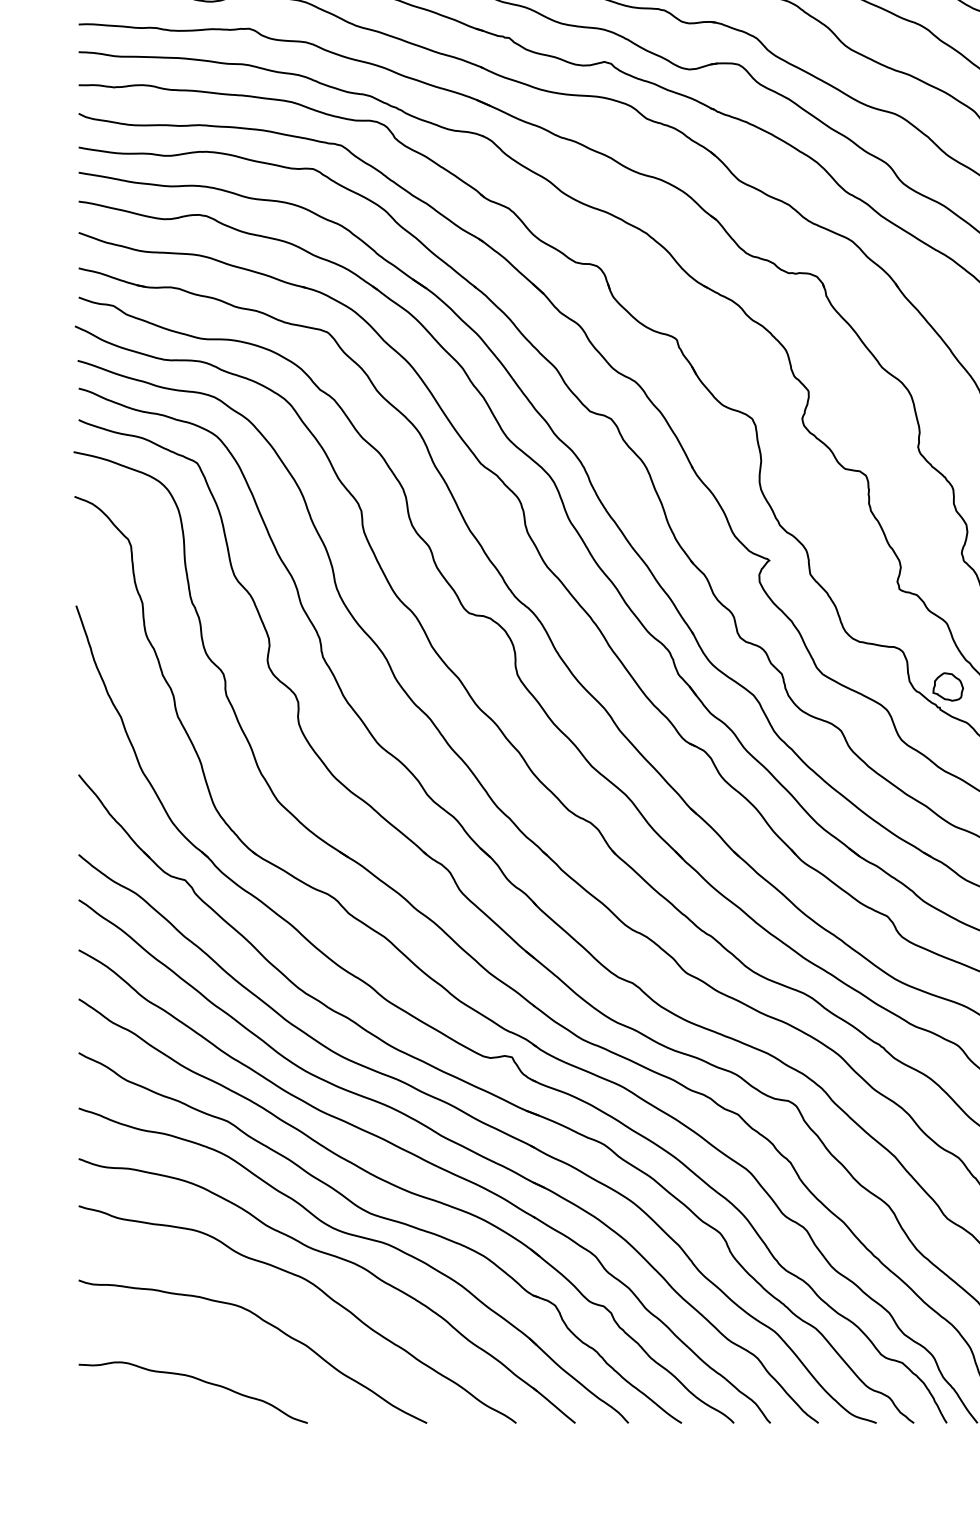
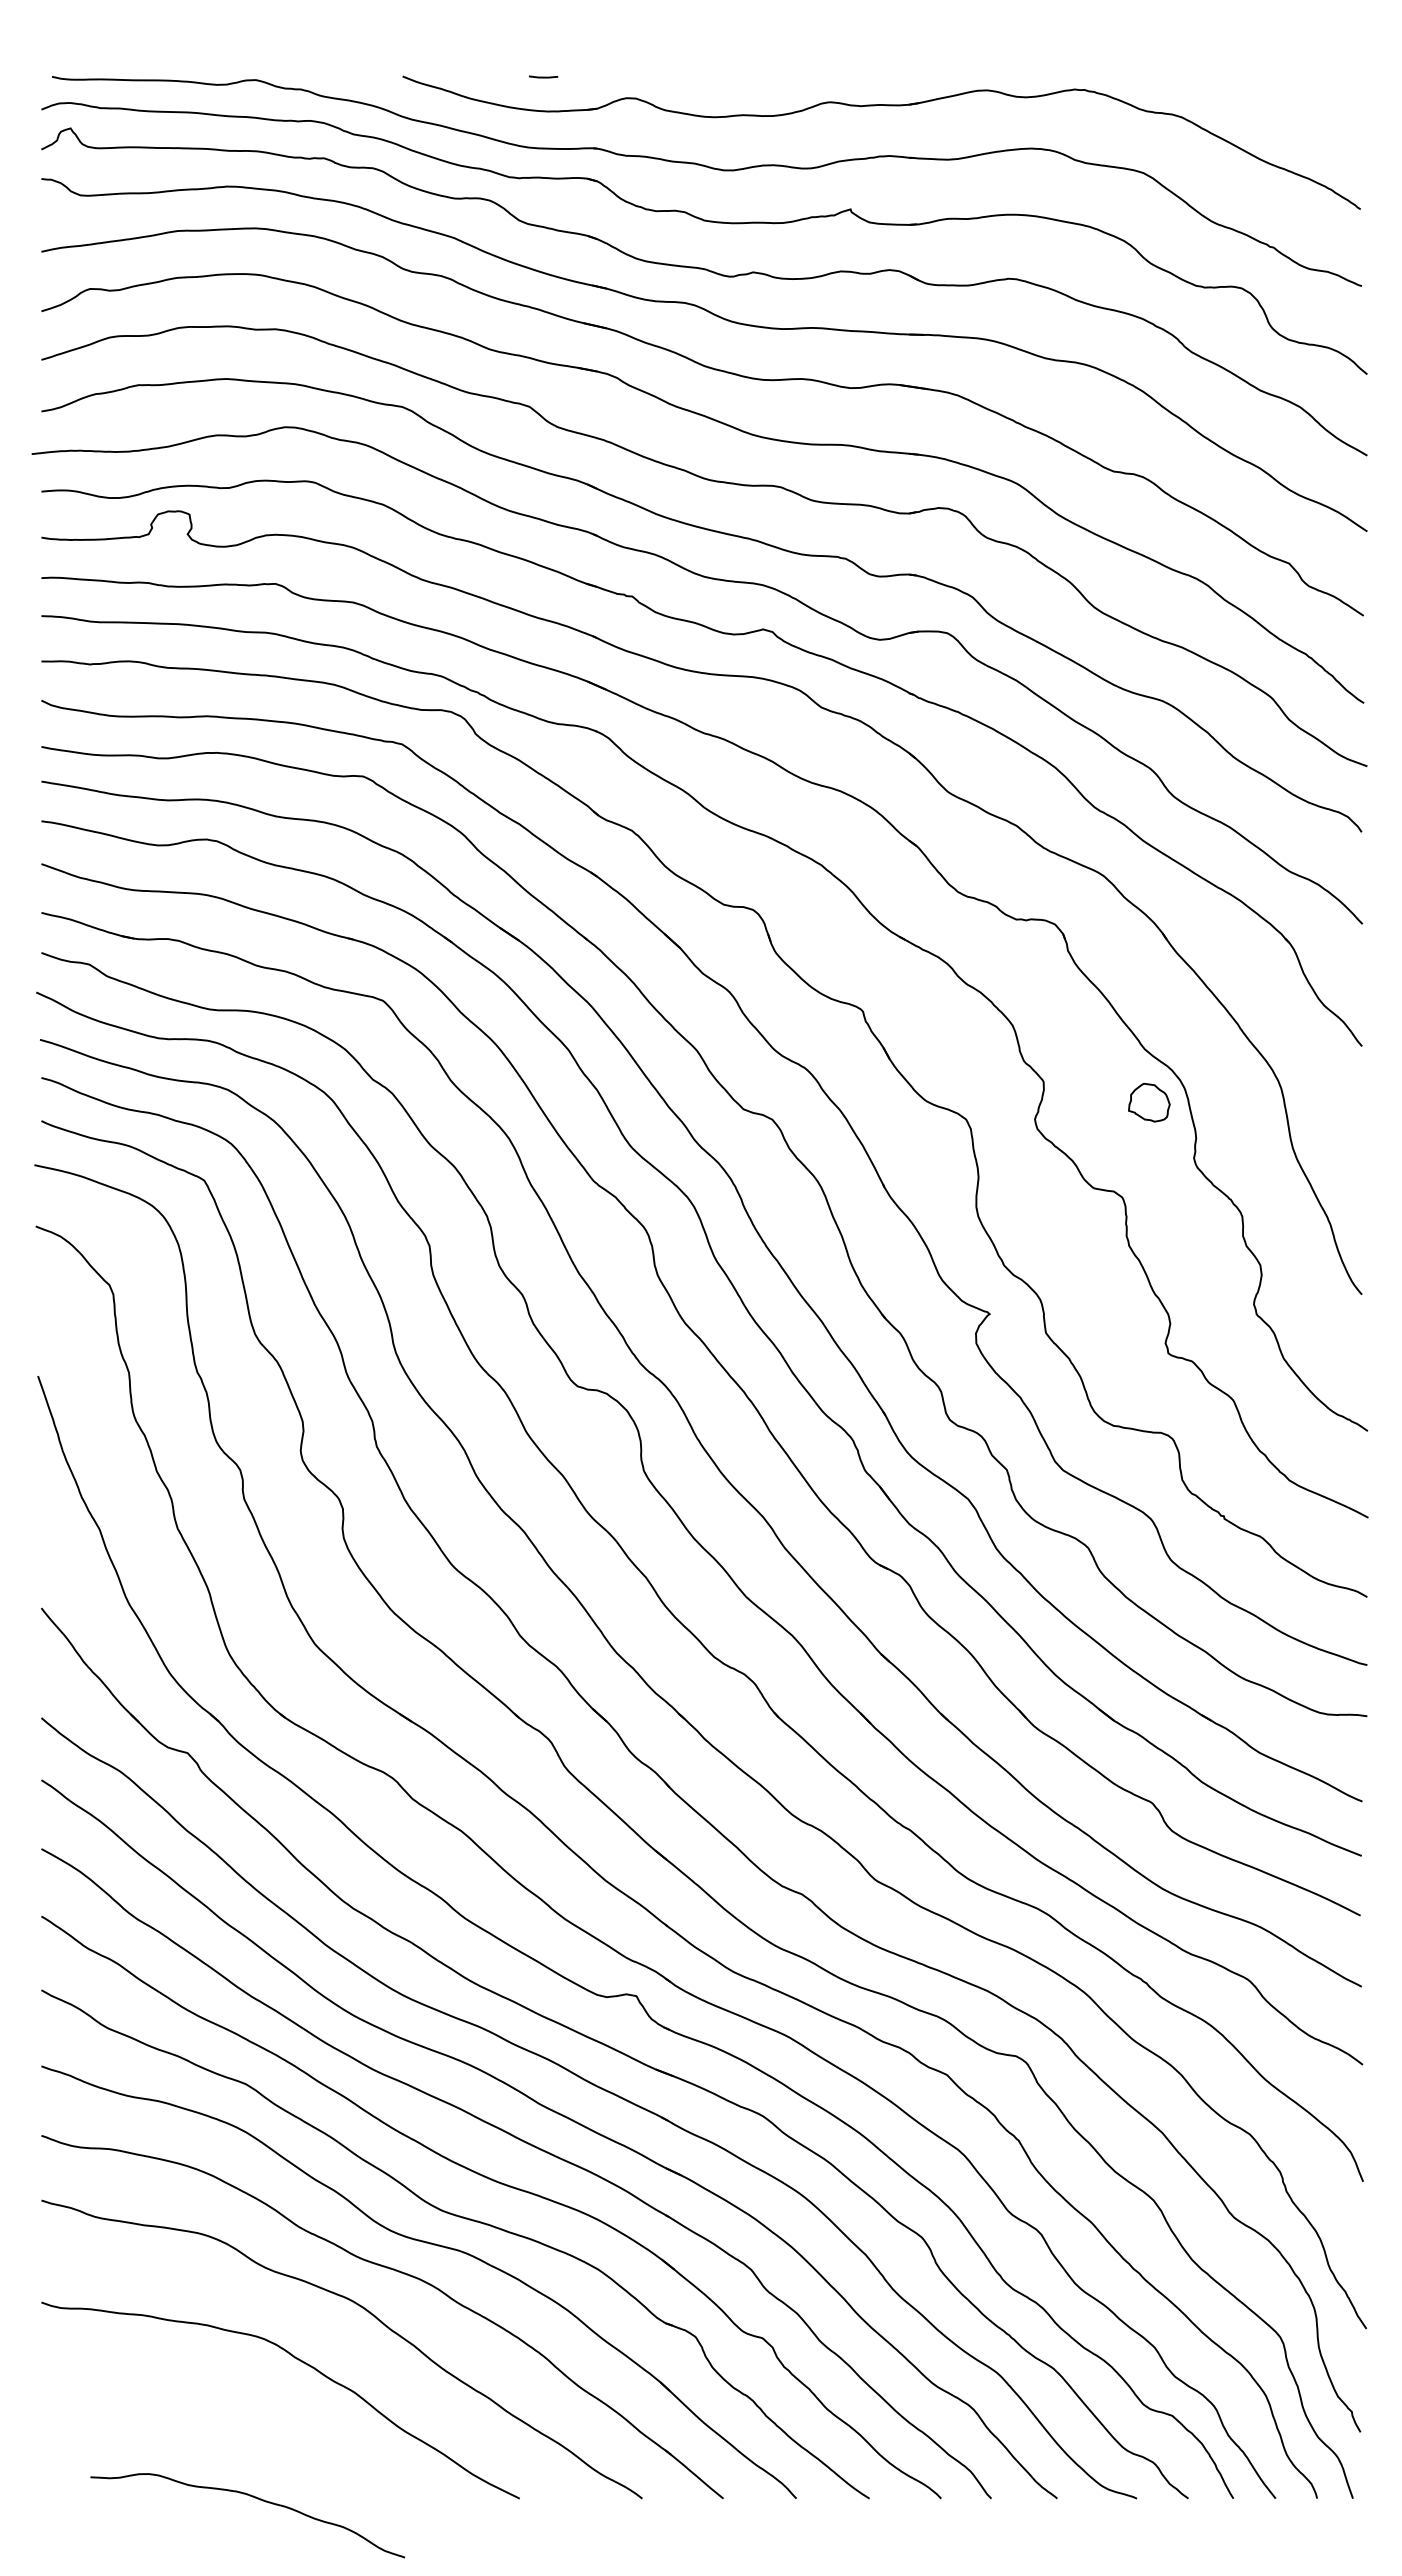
part: (948, 686) -> (1149, 1102), moved
curve: (196, 1379) -> (252, 2497), moved

